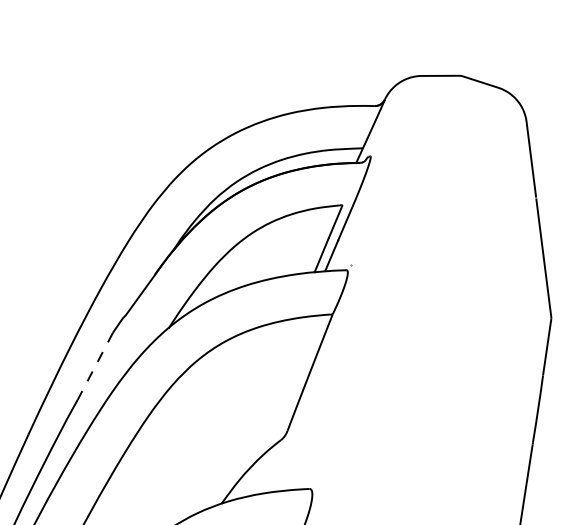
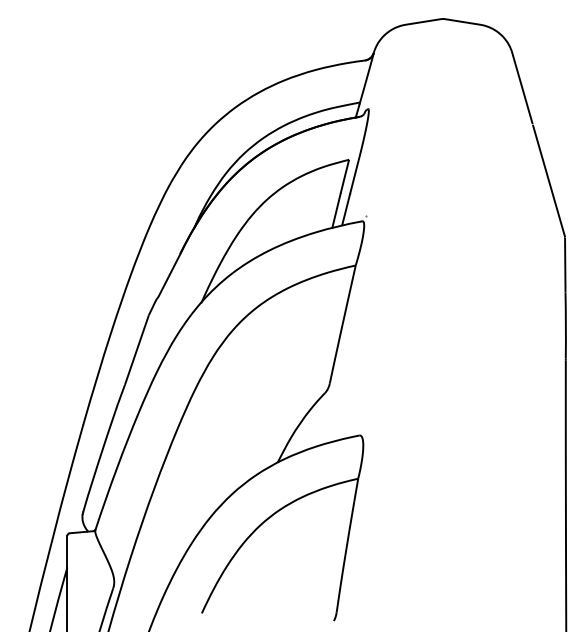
line: (94, 366) -> (136, 350), dashed -> solid

